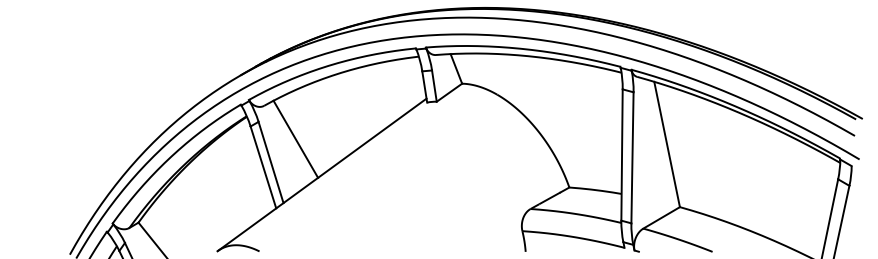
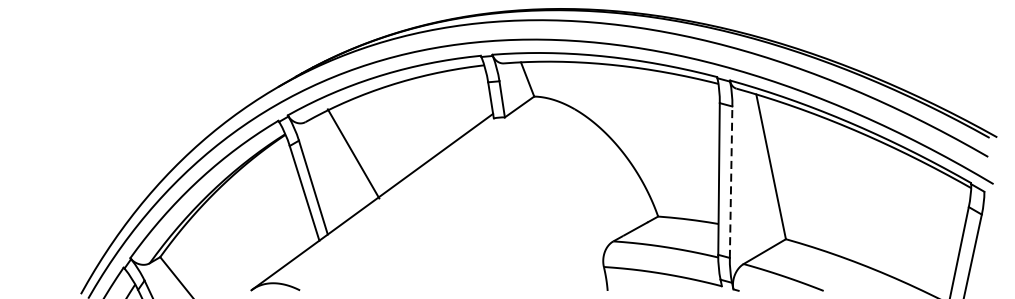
line: (295, 138) -> (353, 152), moved
line: (632, 157) -> (731, 181), solid -> dashed

